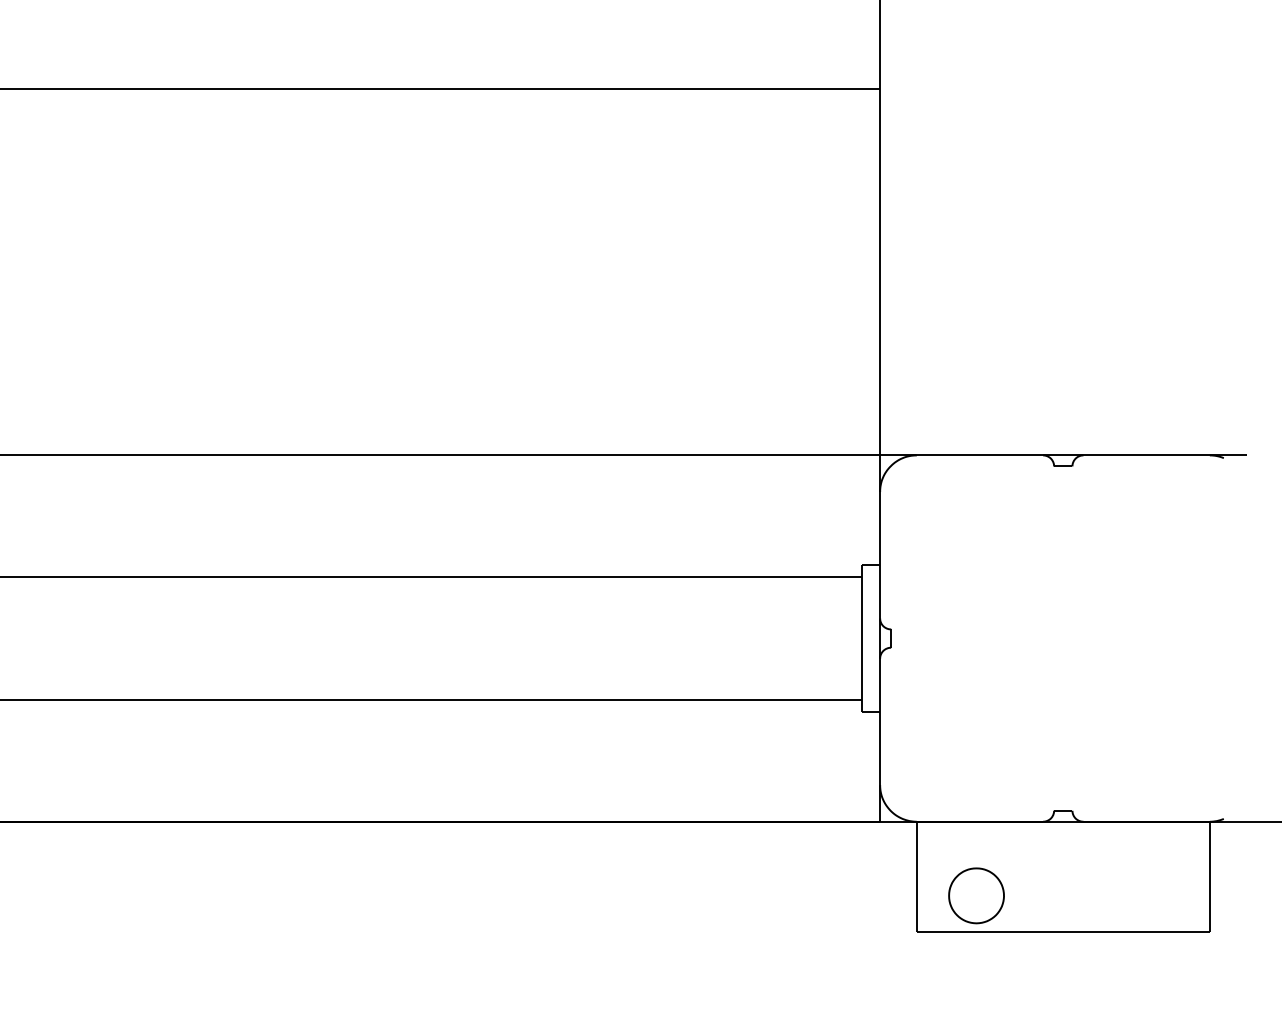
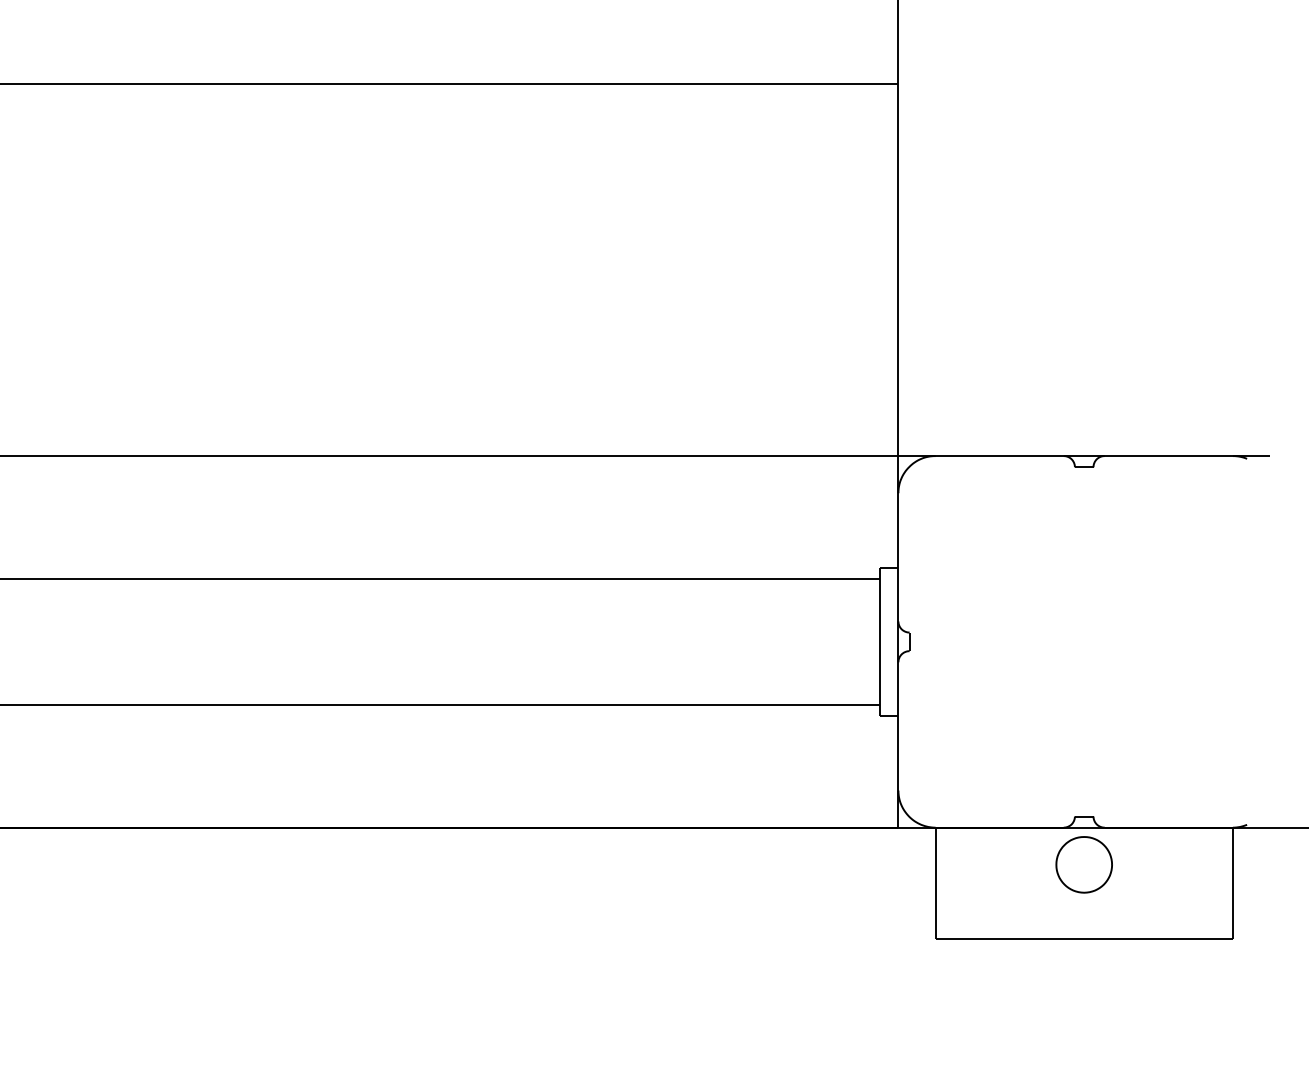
part: (975, 895) -> (1083, 864), moved

